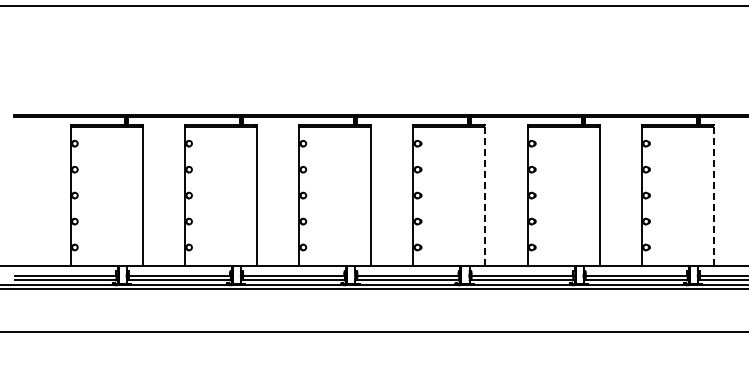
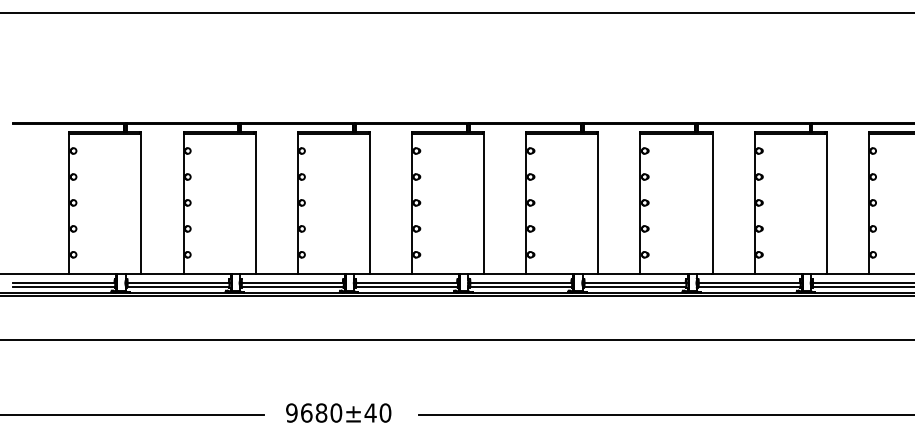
line: (485, 195) -> (484, 202), dashed -> solid
line: (713, 195) -> (712, 202), dashed -> solid

